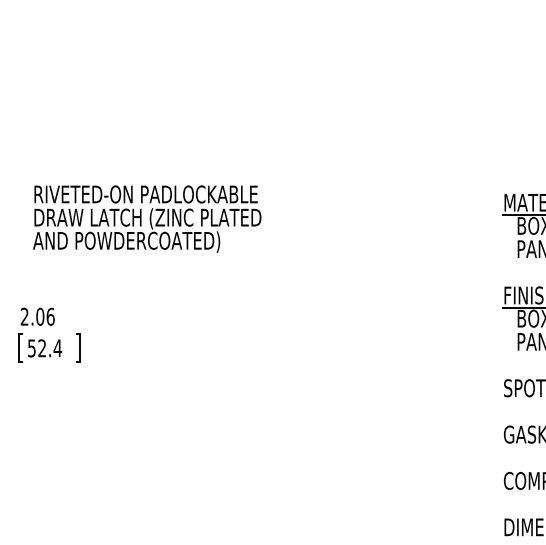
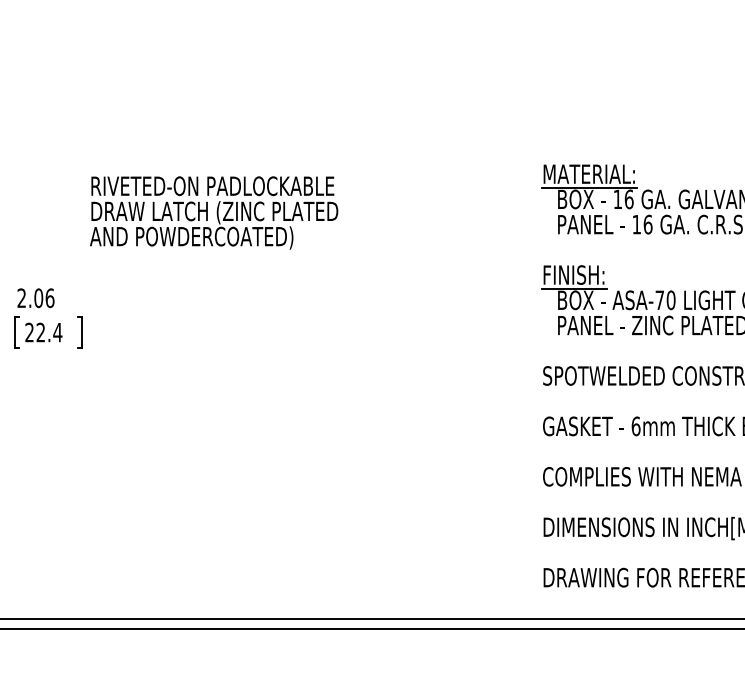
text: (147, 218) -> (214, 212), moved
text: (31, 348) -> (29, 332), 52.4 -> 22.4

